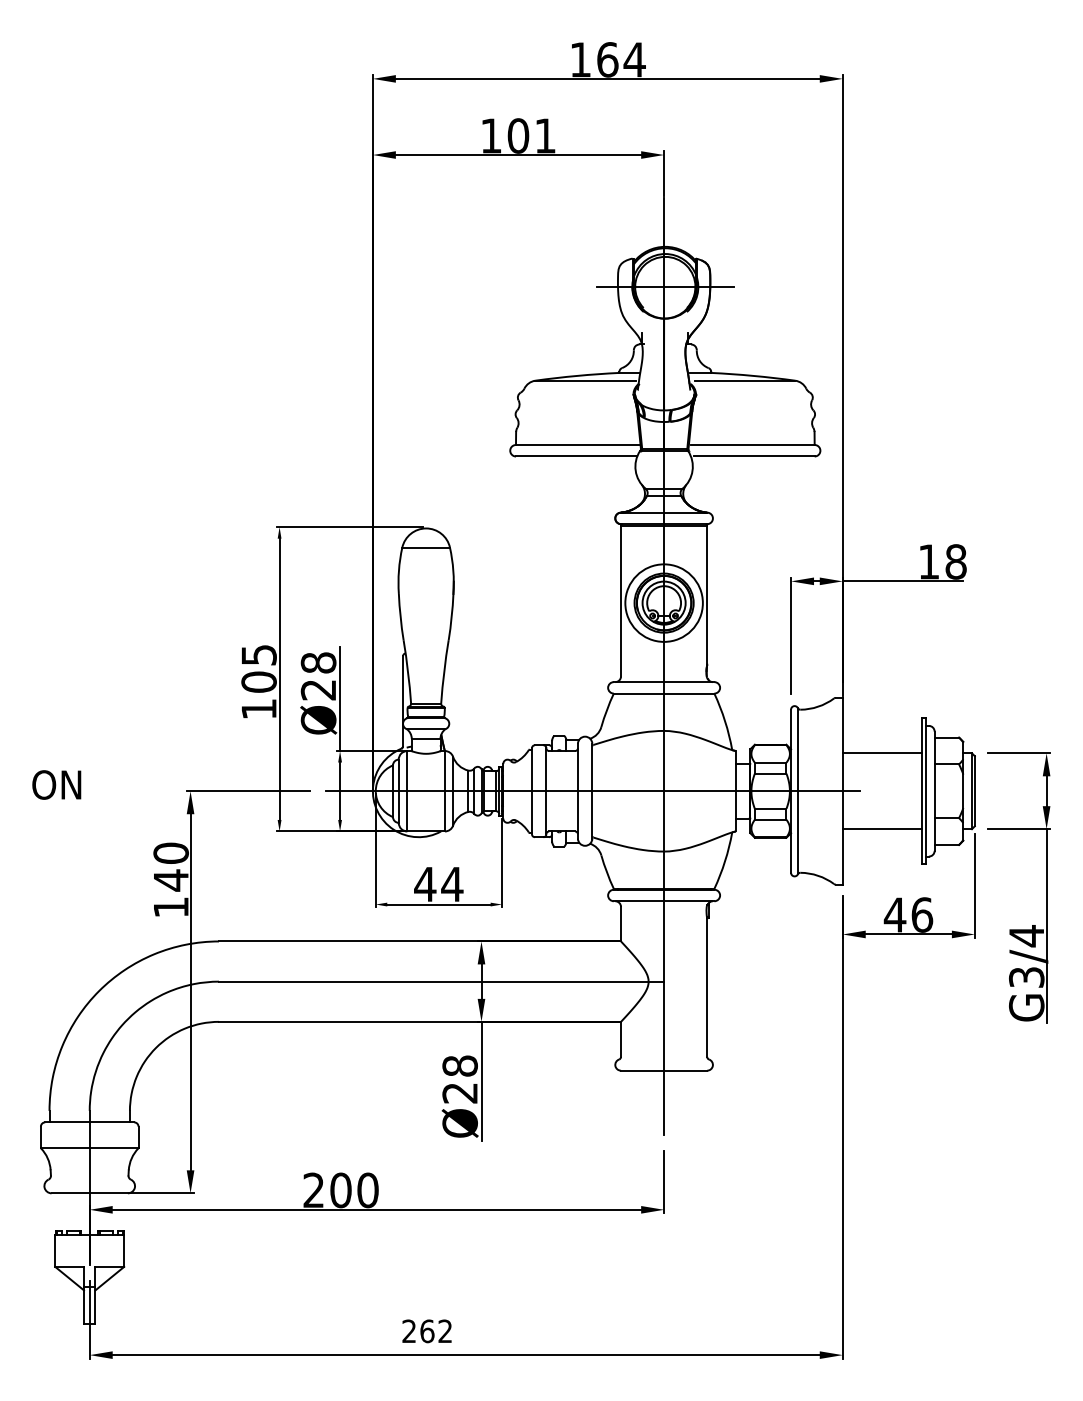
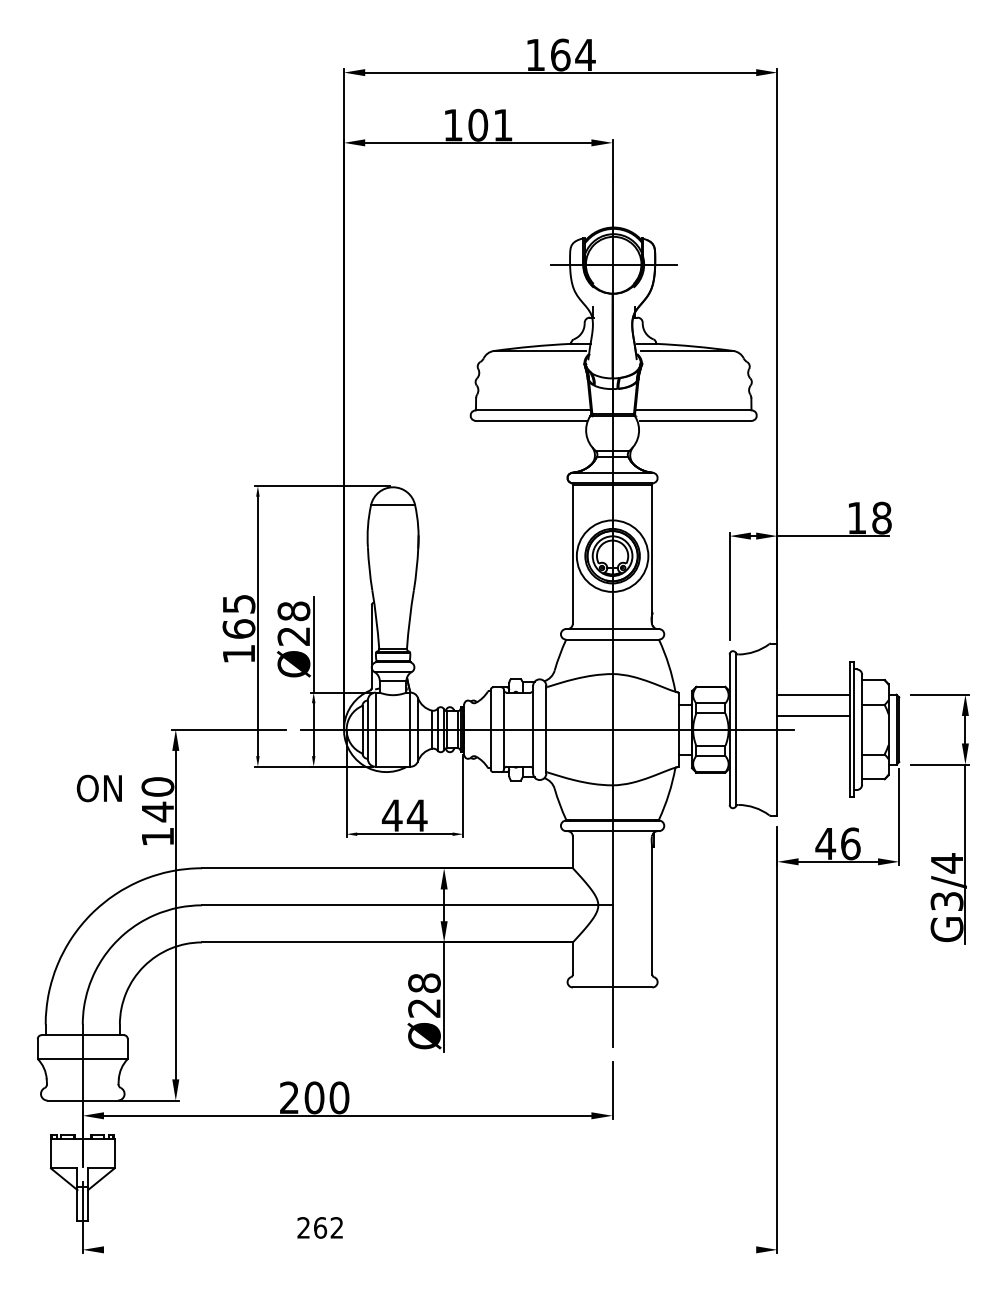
text: (258, 681) -> (238, 628), 105 -> 165
text: (56, 784) -> (99, 788), moved
line: (881, 829) -> (813, 716), moved
text: (426, 1331) -> (319, 1228), moved
line: (465, 1355) -> (429, 1250), removed

